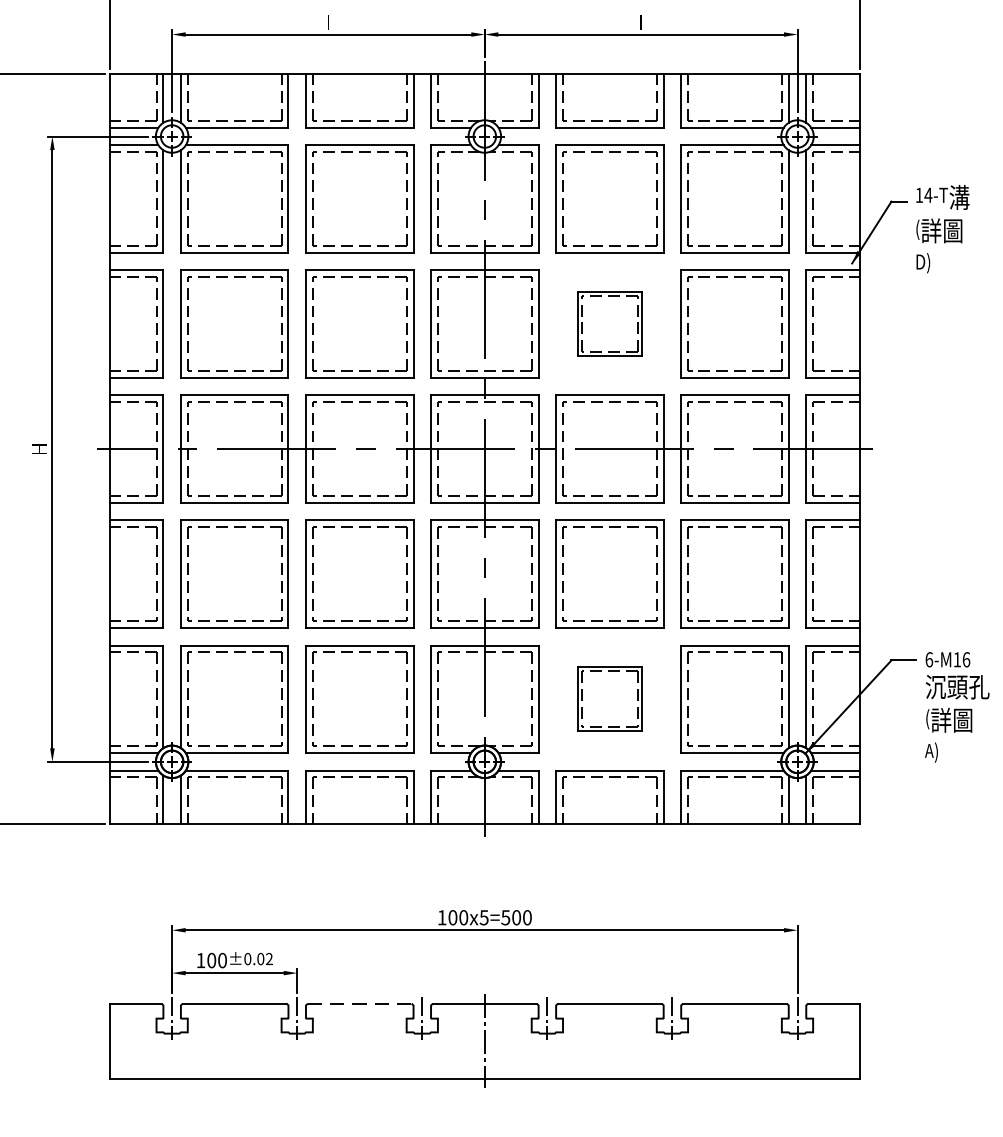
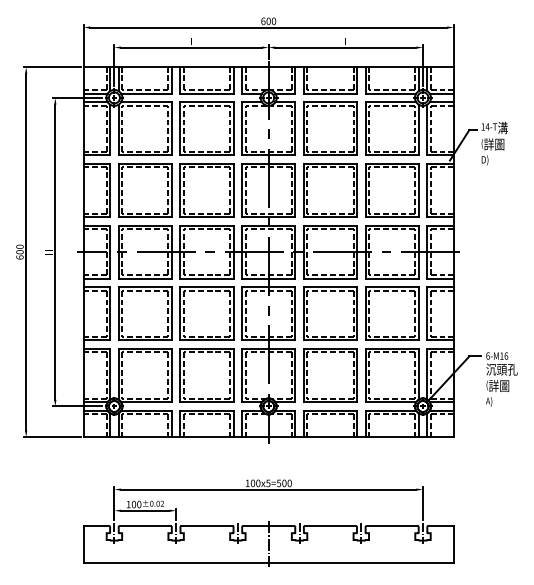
part: (610, 324) -> (330, 190), size x1.67
part: (610, 699) -> (330, 375), size x1.67
line: (360, 1003) -> (207, 525), dashed -> solid

